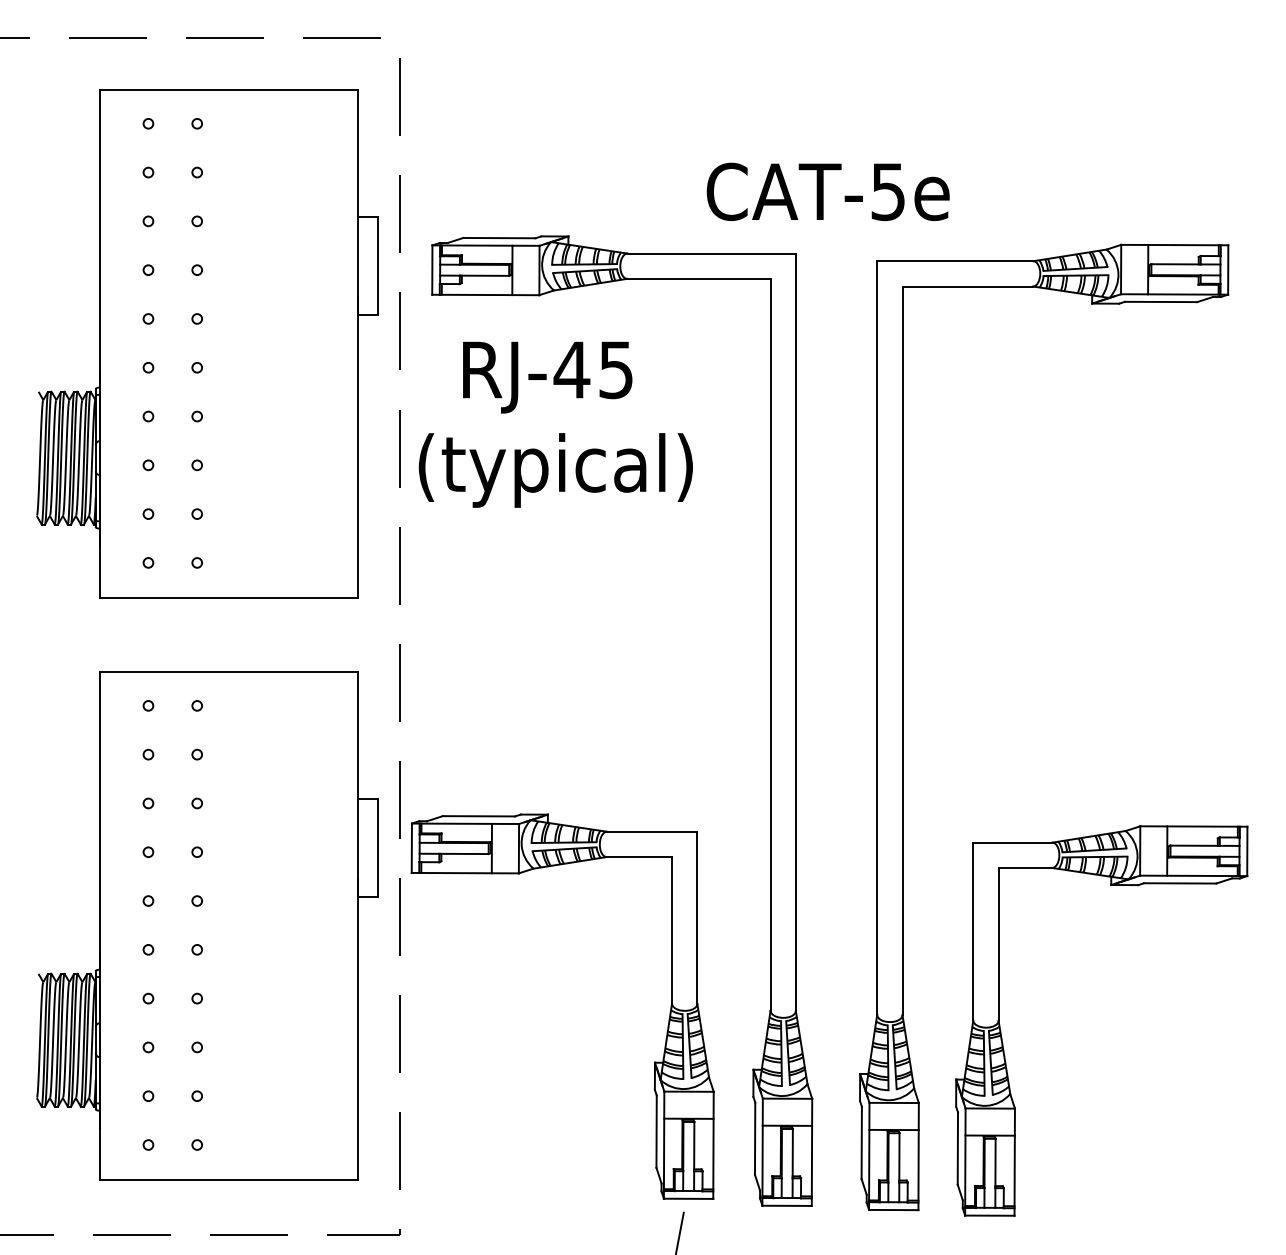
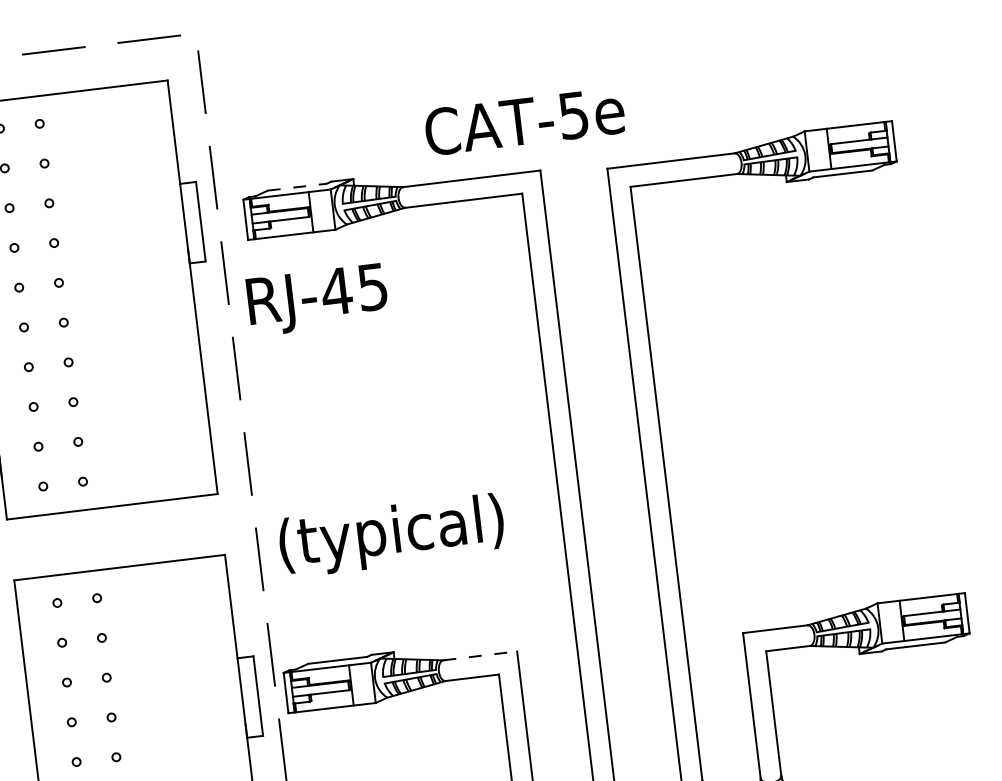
text: (827, 191) -> (524, 121), moved
line: (499, 238) -> (297, 187), solid -> dashed
text: (547, 377) -> (317, 299), moved
text: (555, 470) -> (391, 535), moved
line: (652, 831) -> (480, 655), solid -> dashed

